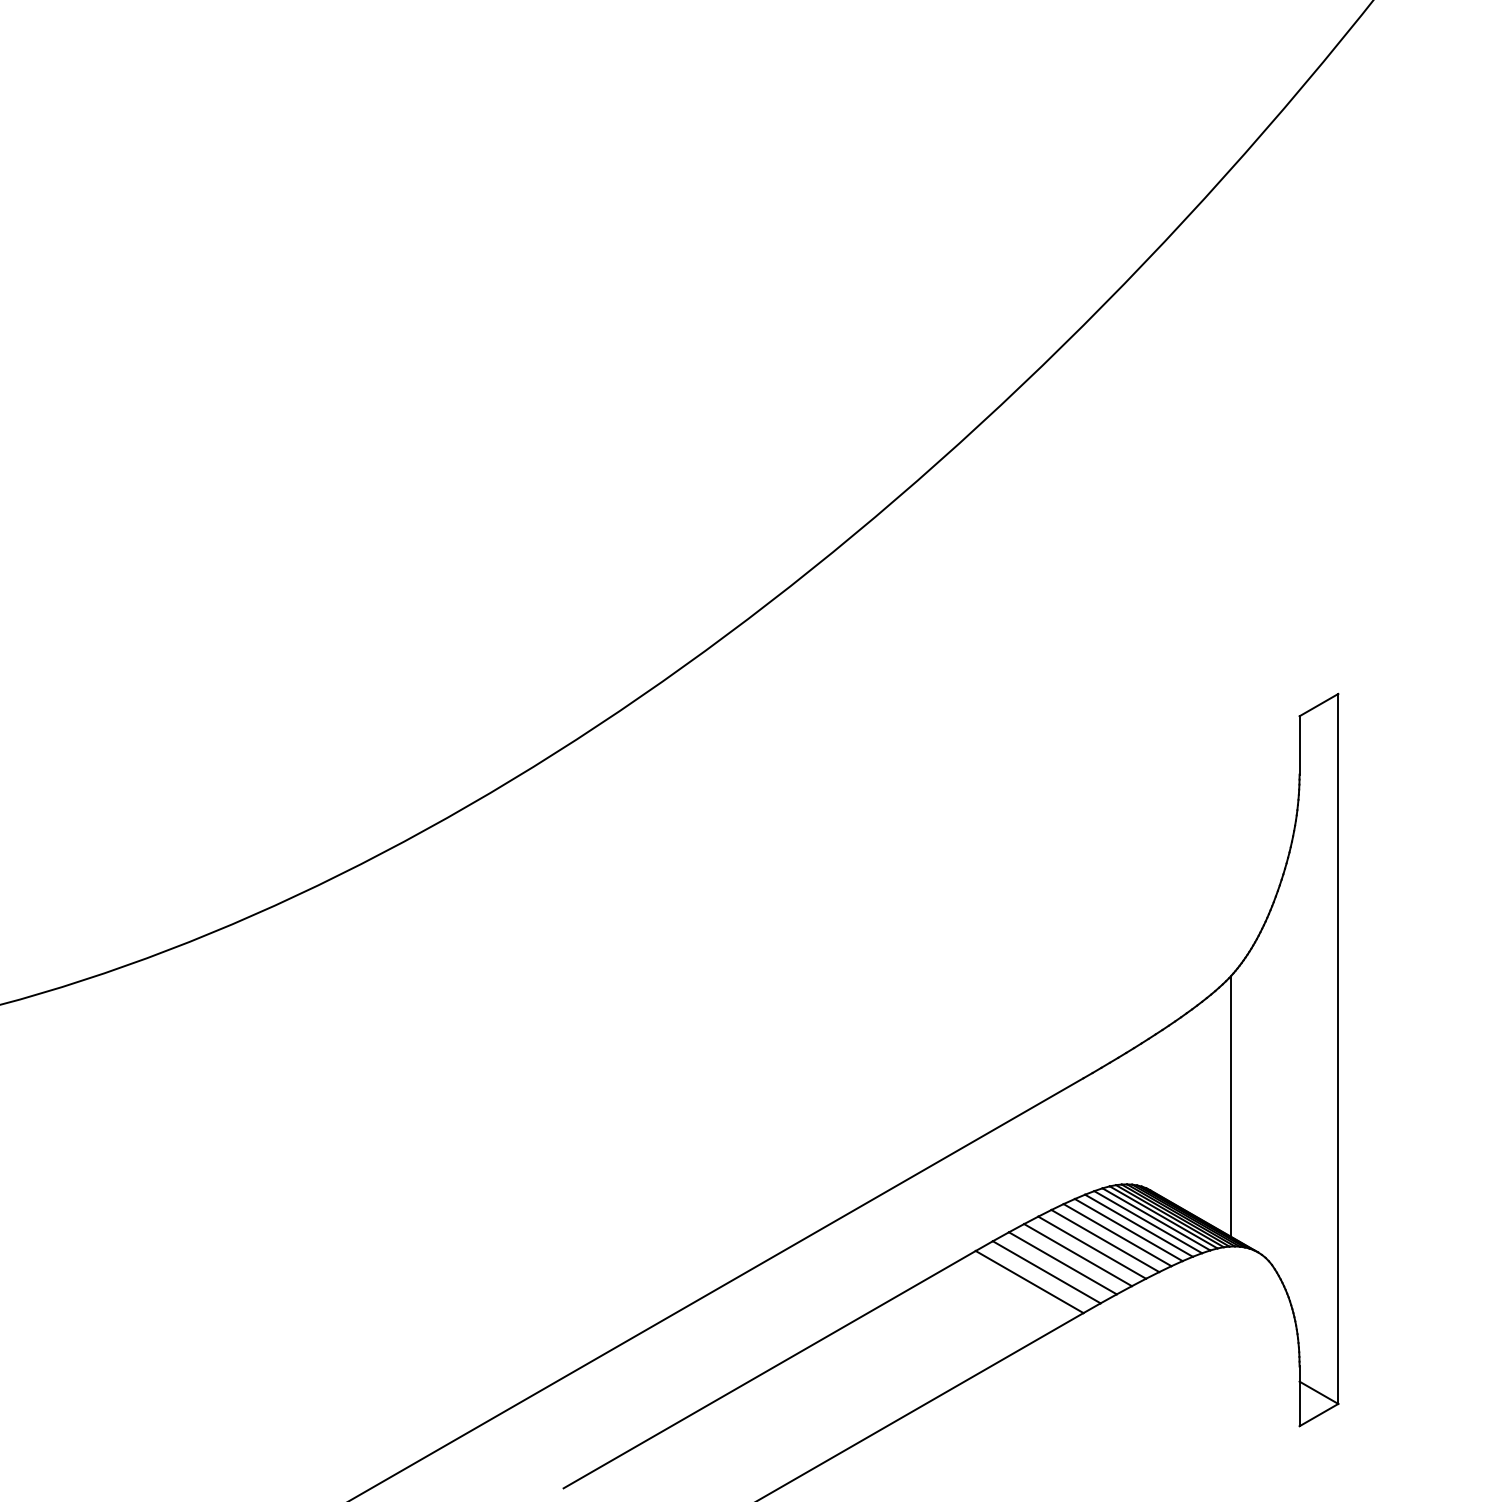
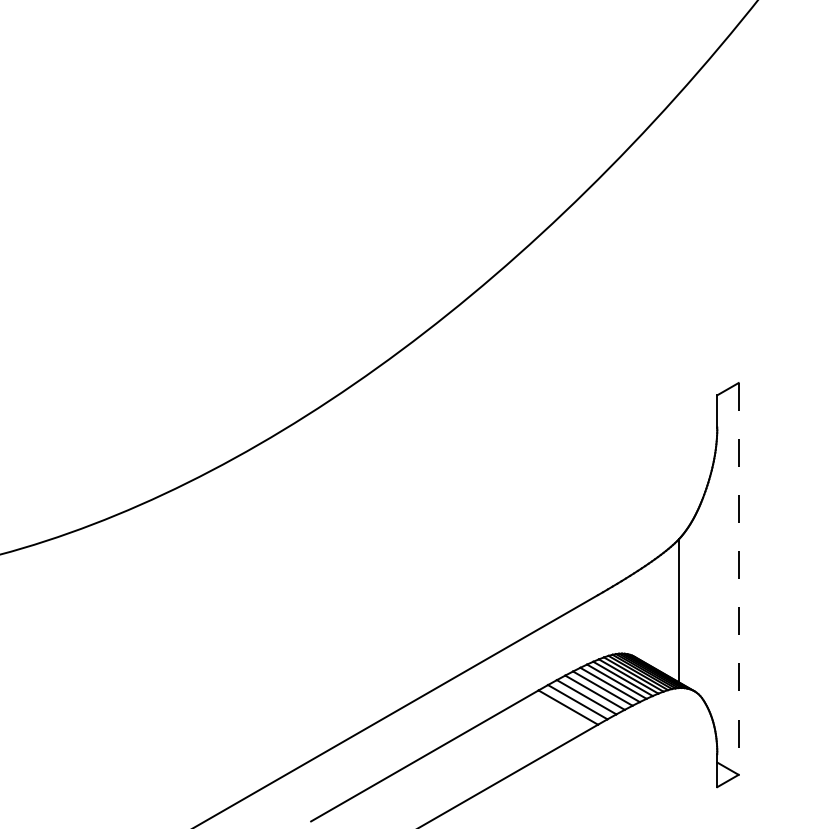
line: (1337, 1048) -> (738, 578), solid -> dashed

